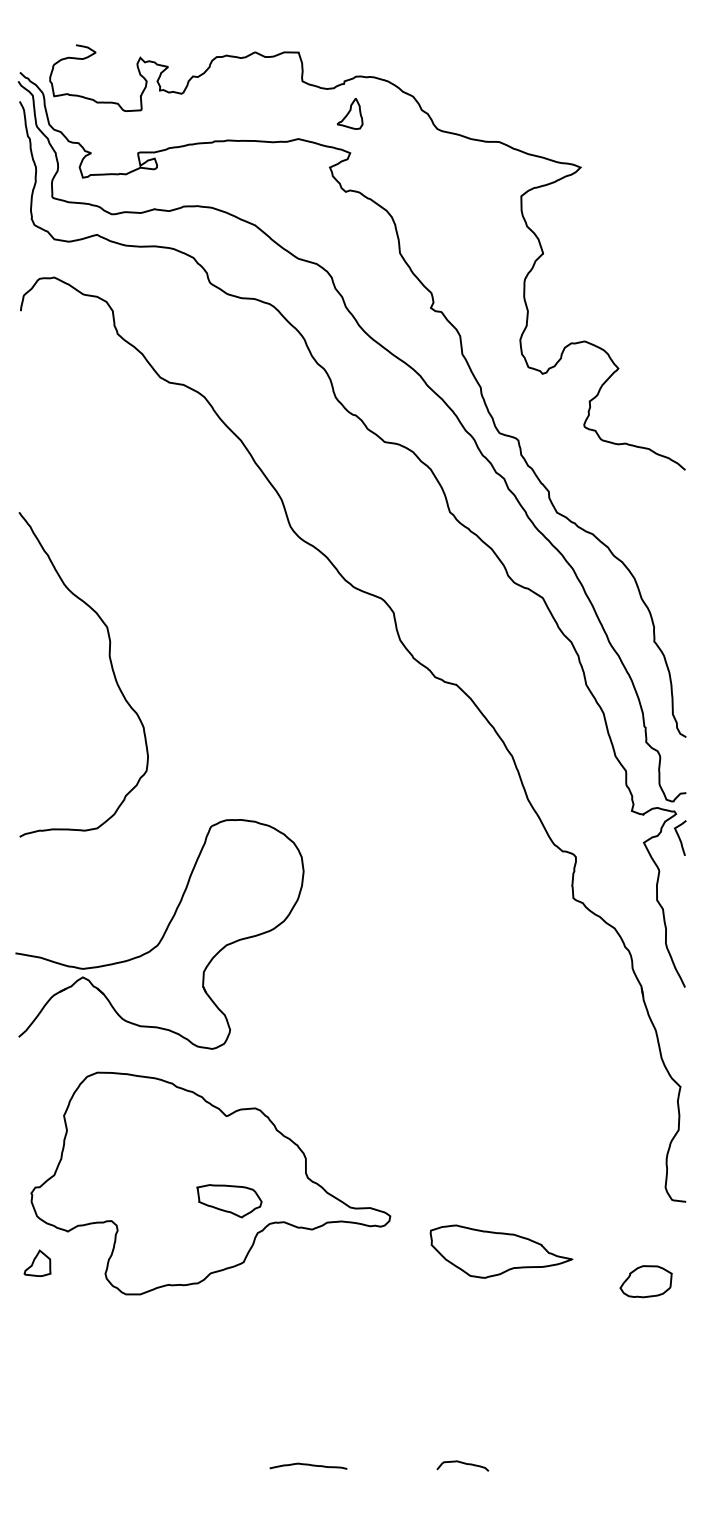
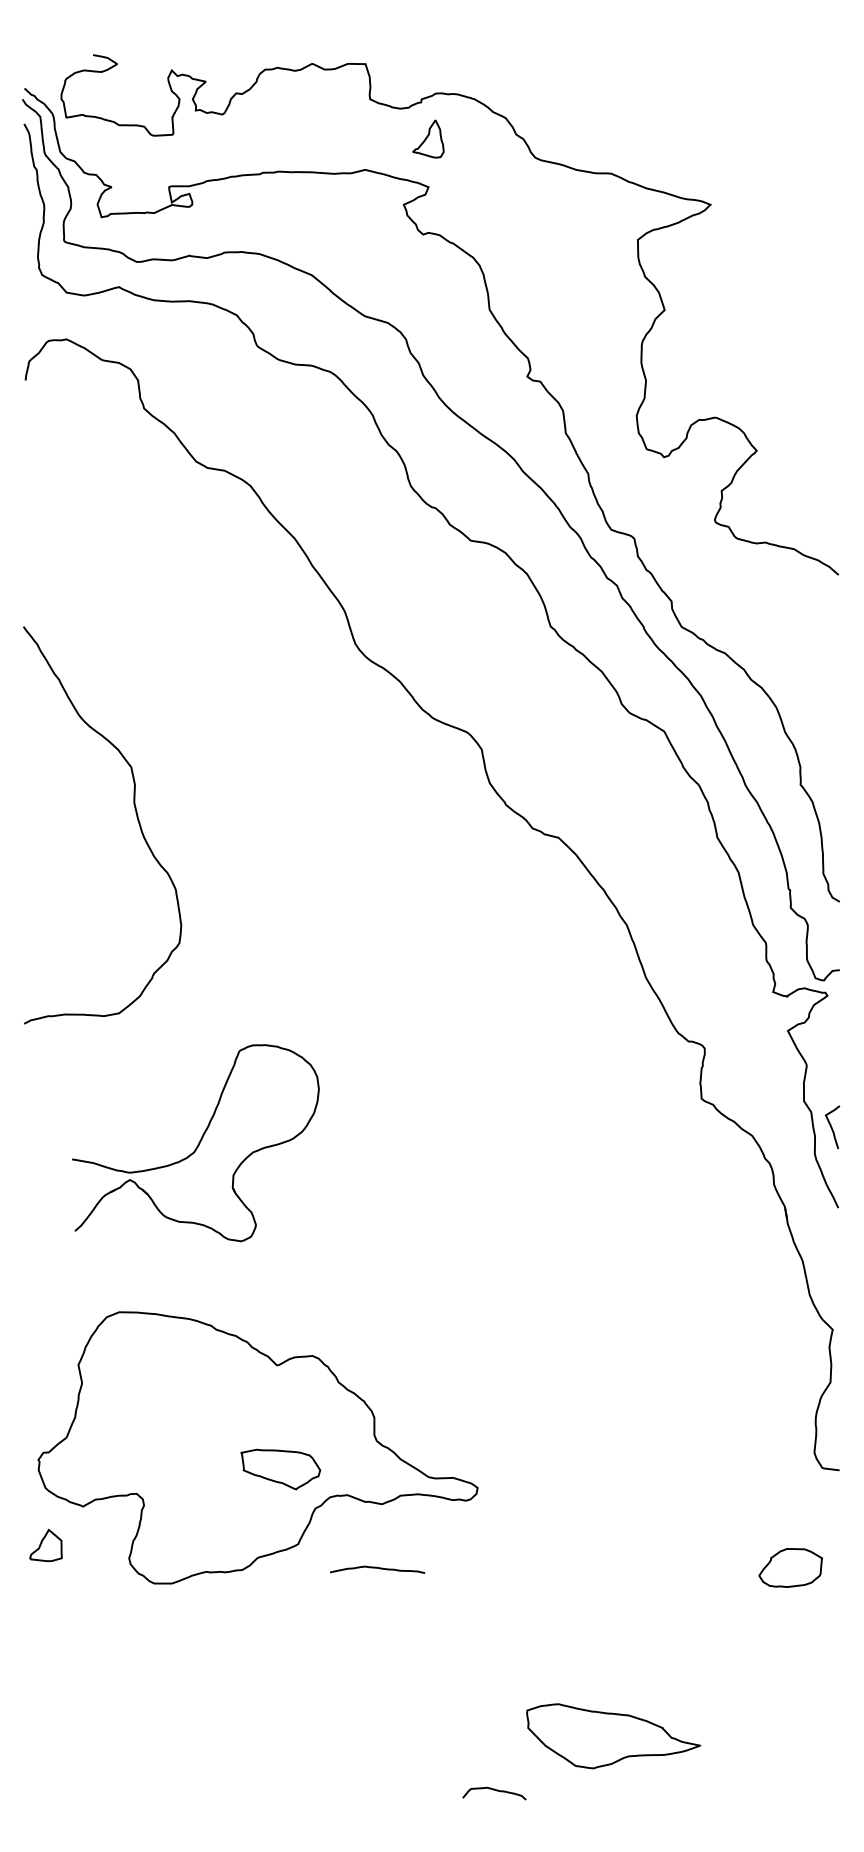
curve: (680, 838) -> (832, 1127), moved
part: (159, 934) -> (195, 1143), size x0.7
part: (501, 1251) -> (613, 1736), moved
curve: (464, 1464) -> (496, 1791), moved
curve: (308, 1465) -> (377, 1568), moved

